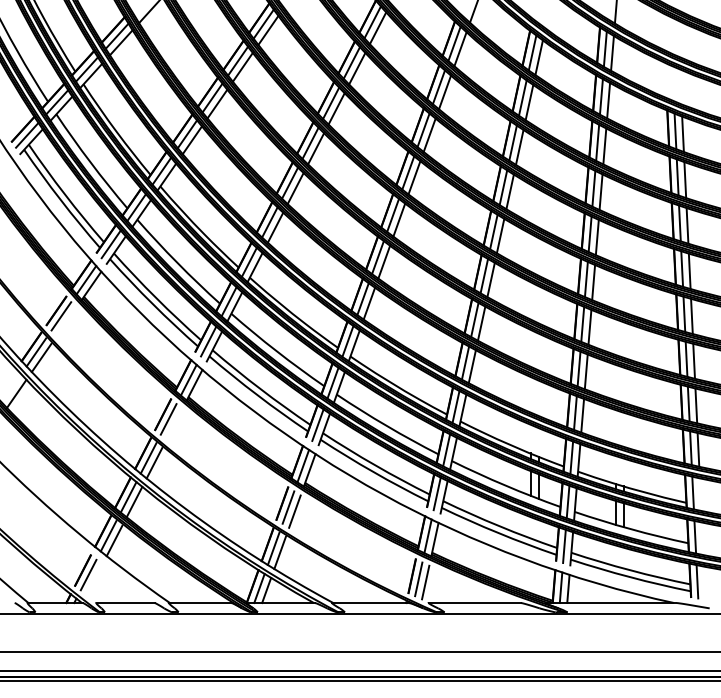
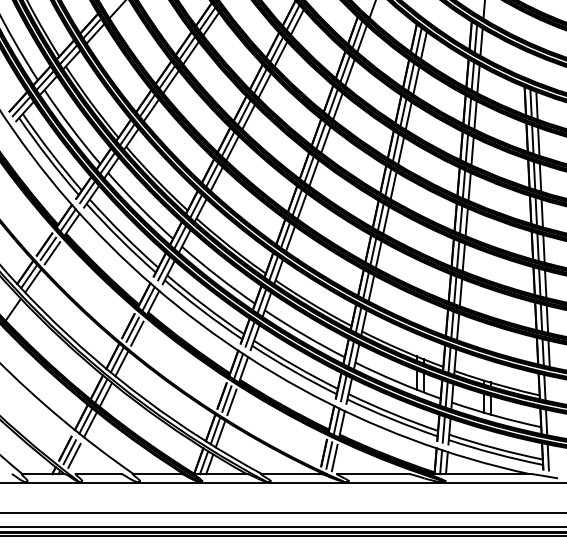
line: (66, 322) -> (52, 253), added
line: (174, 424) -> (137, 333), added
line: (94, 579) -> (74, 455), added

